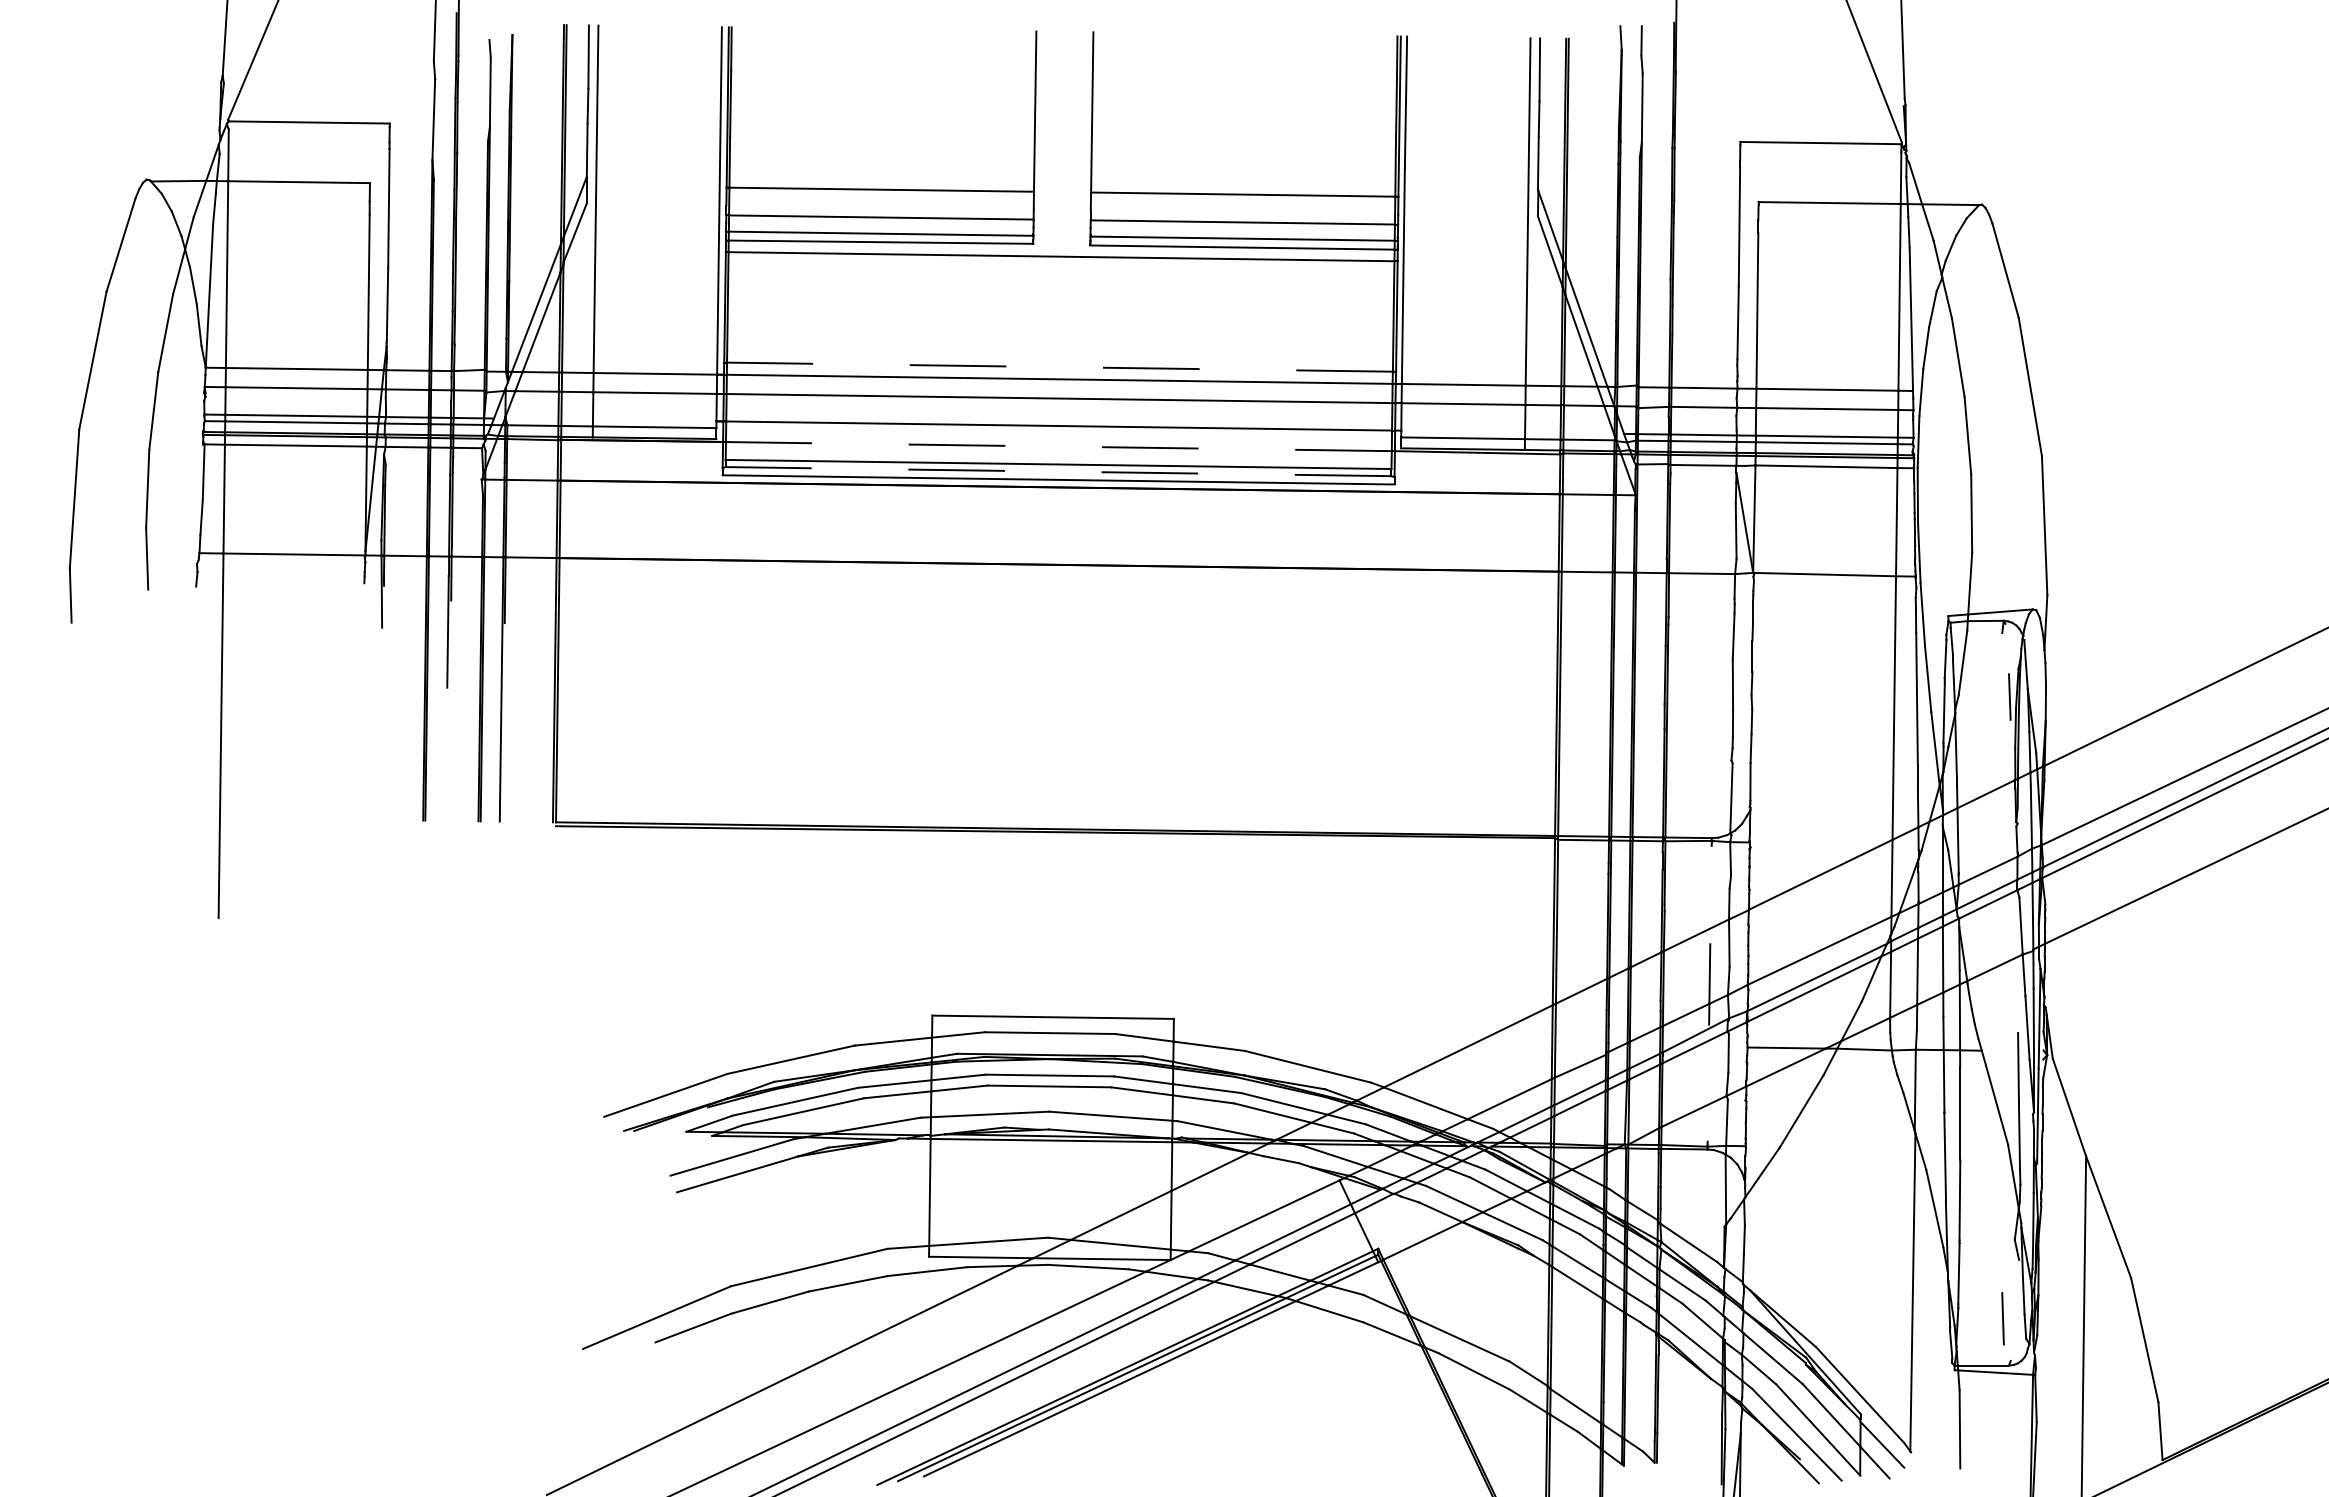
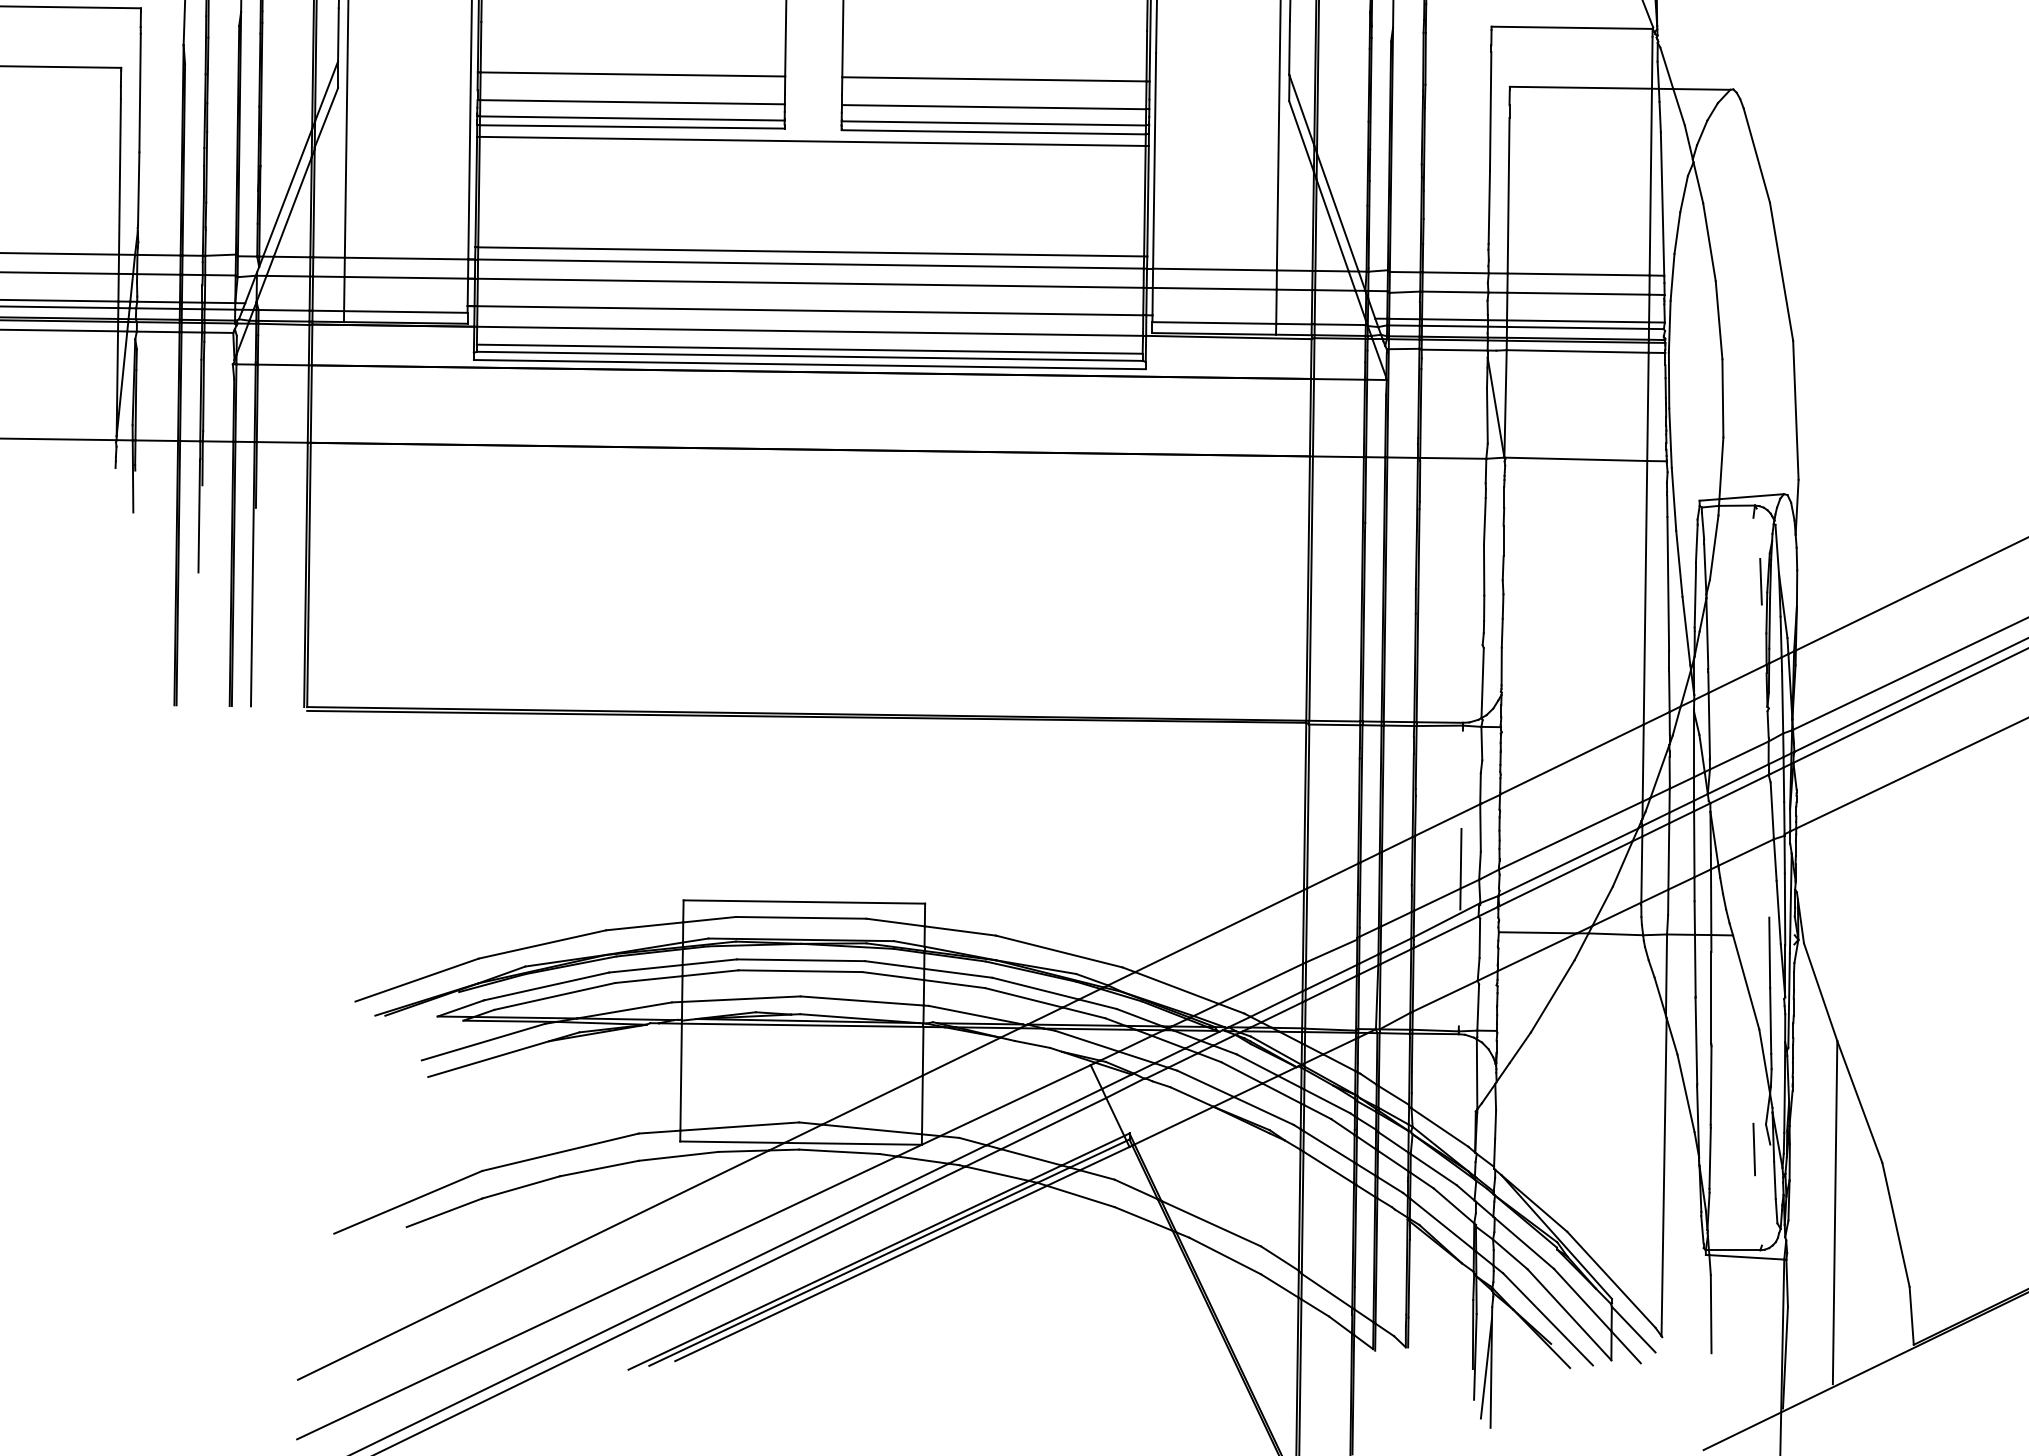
line: (1059, 367) -> (810, 252), dashed -> solid
line: (1058, 446) -> (809, 331), dashed -> solid
line: (1058, 471) -> (809, 356), dashed -> solid
line: (2002, 1318) -> (1753, 1149), moved

